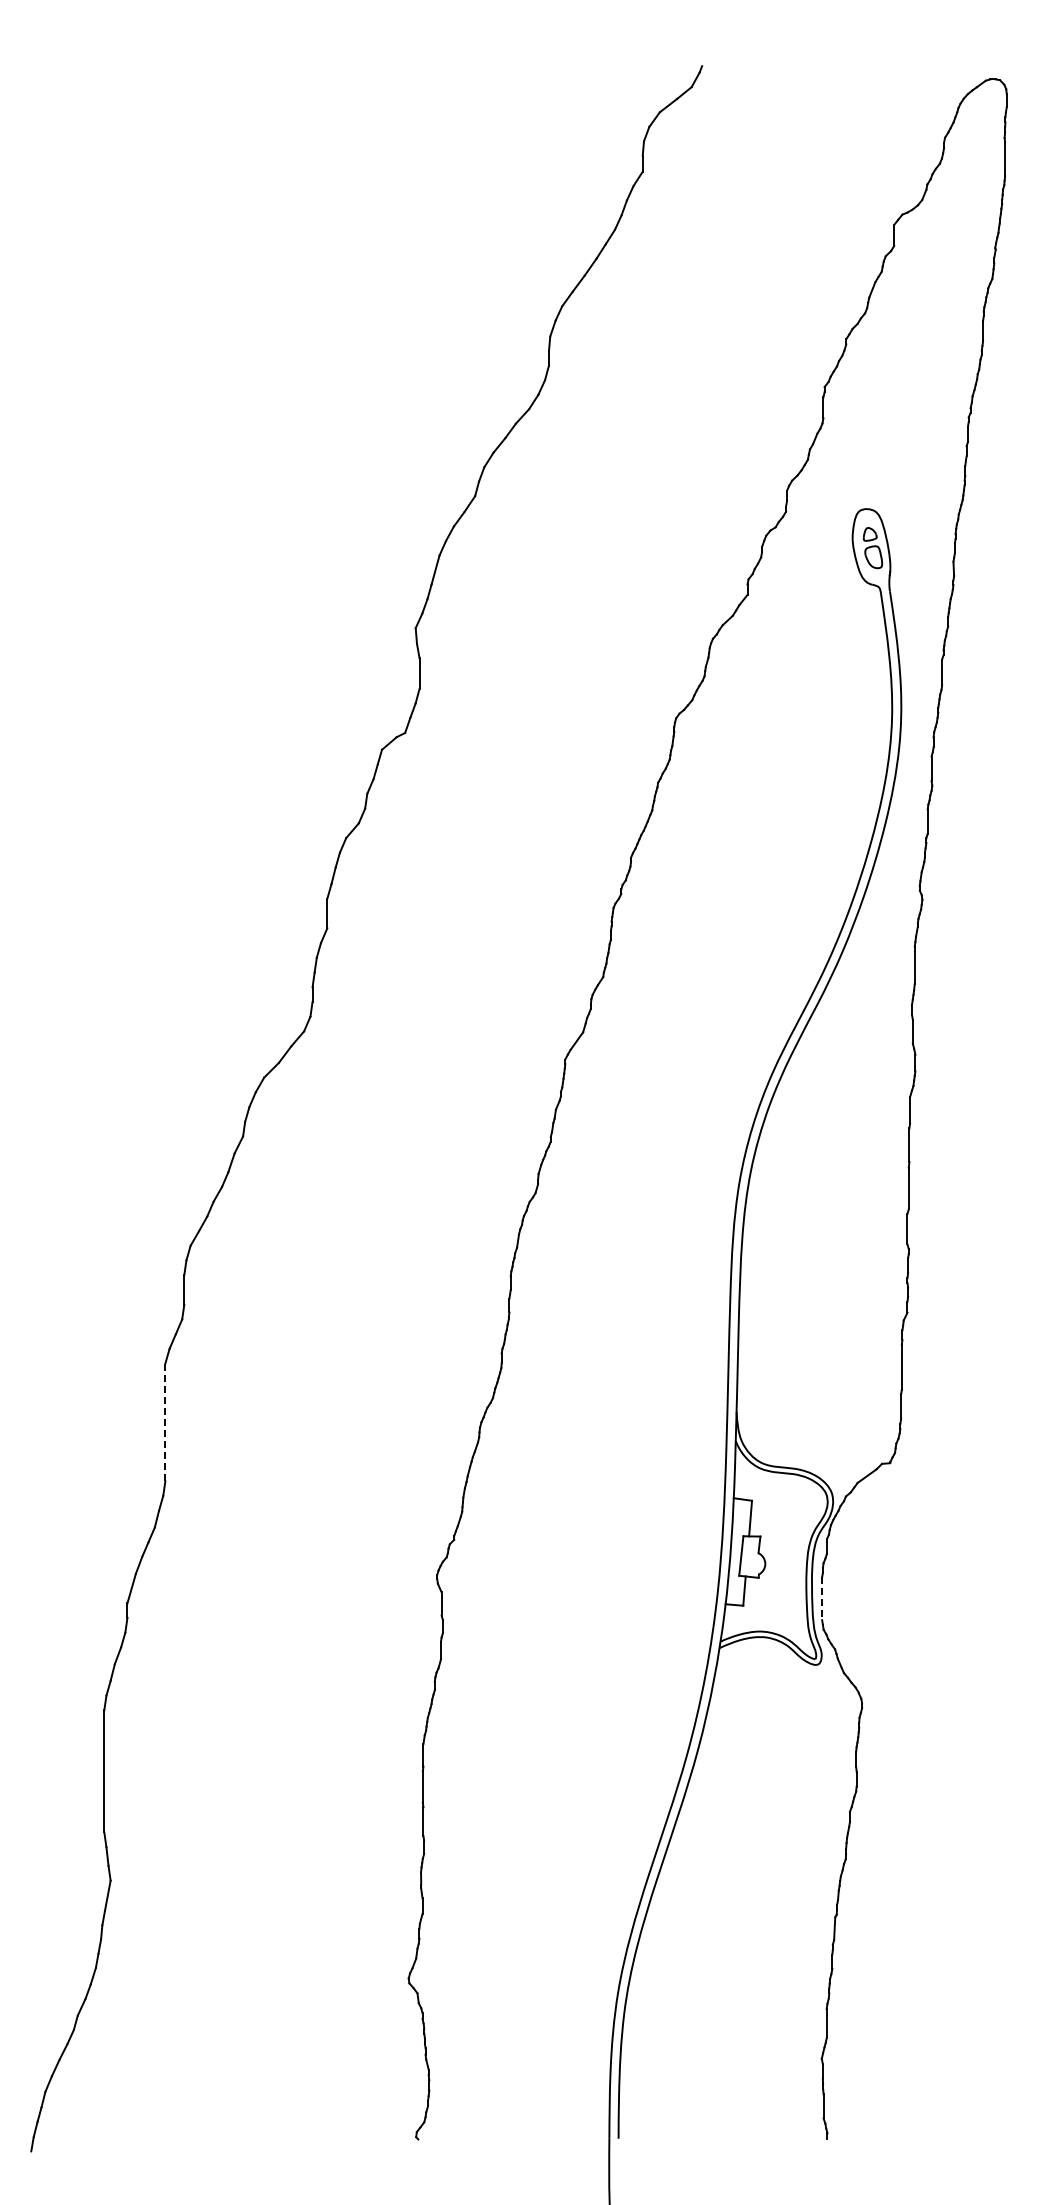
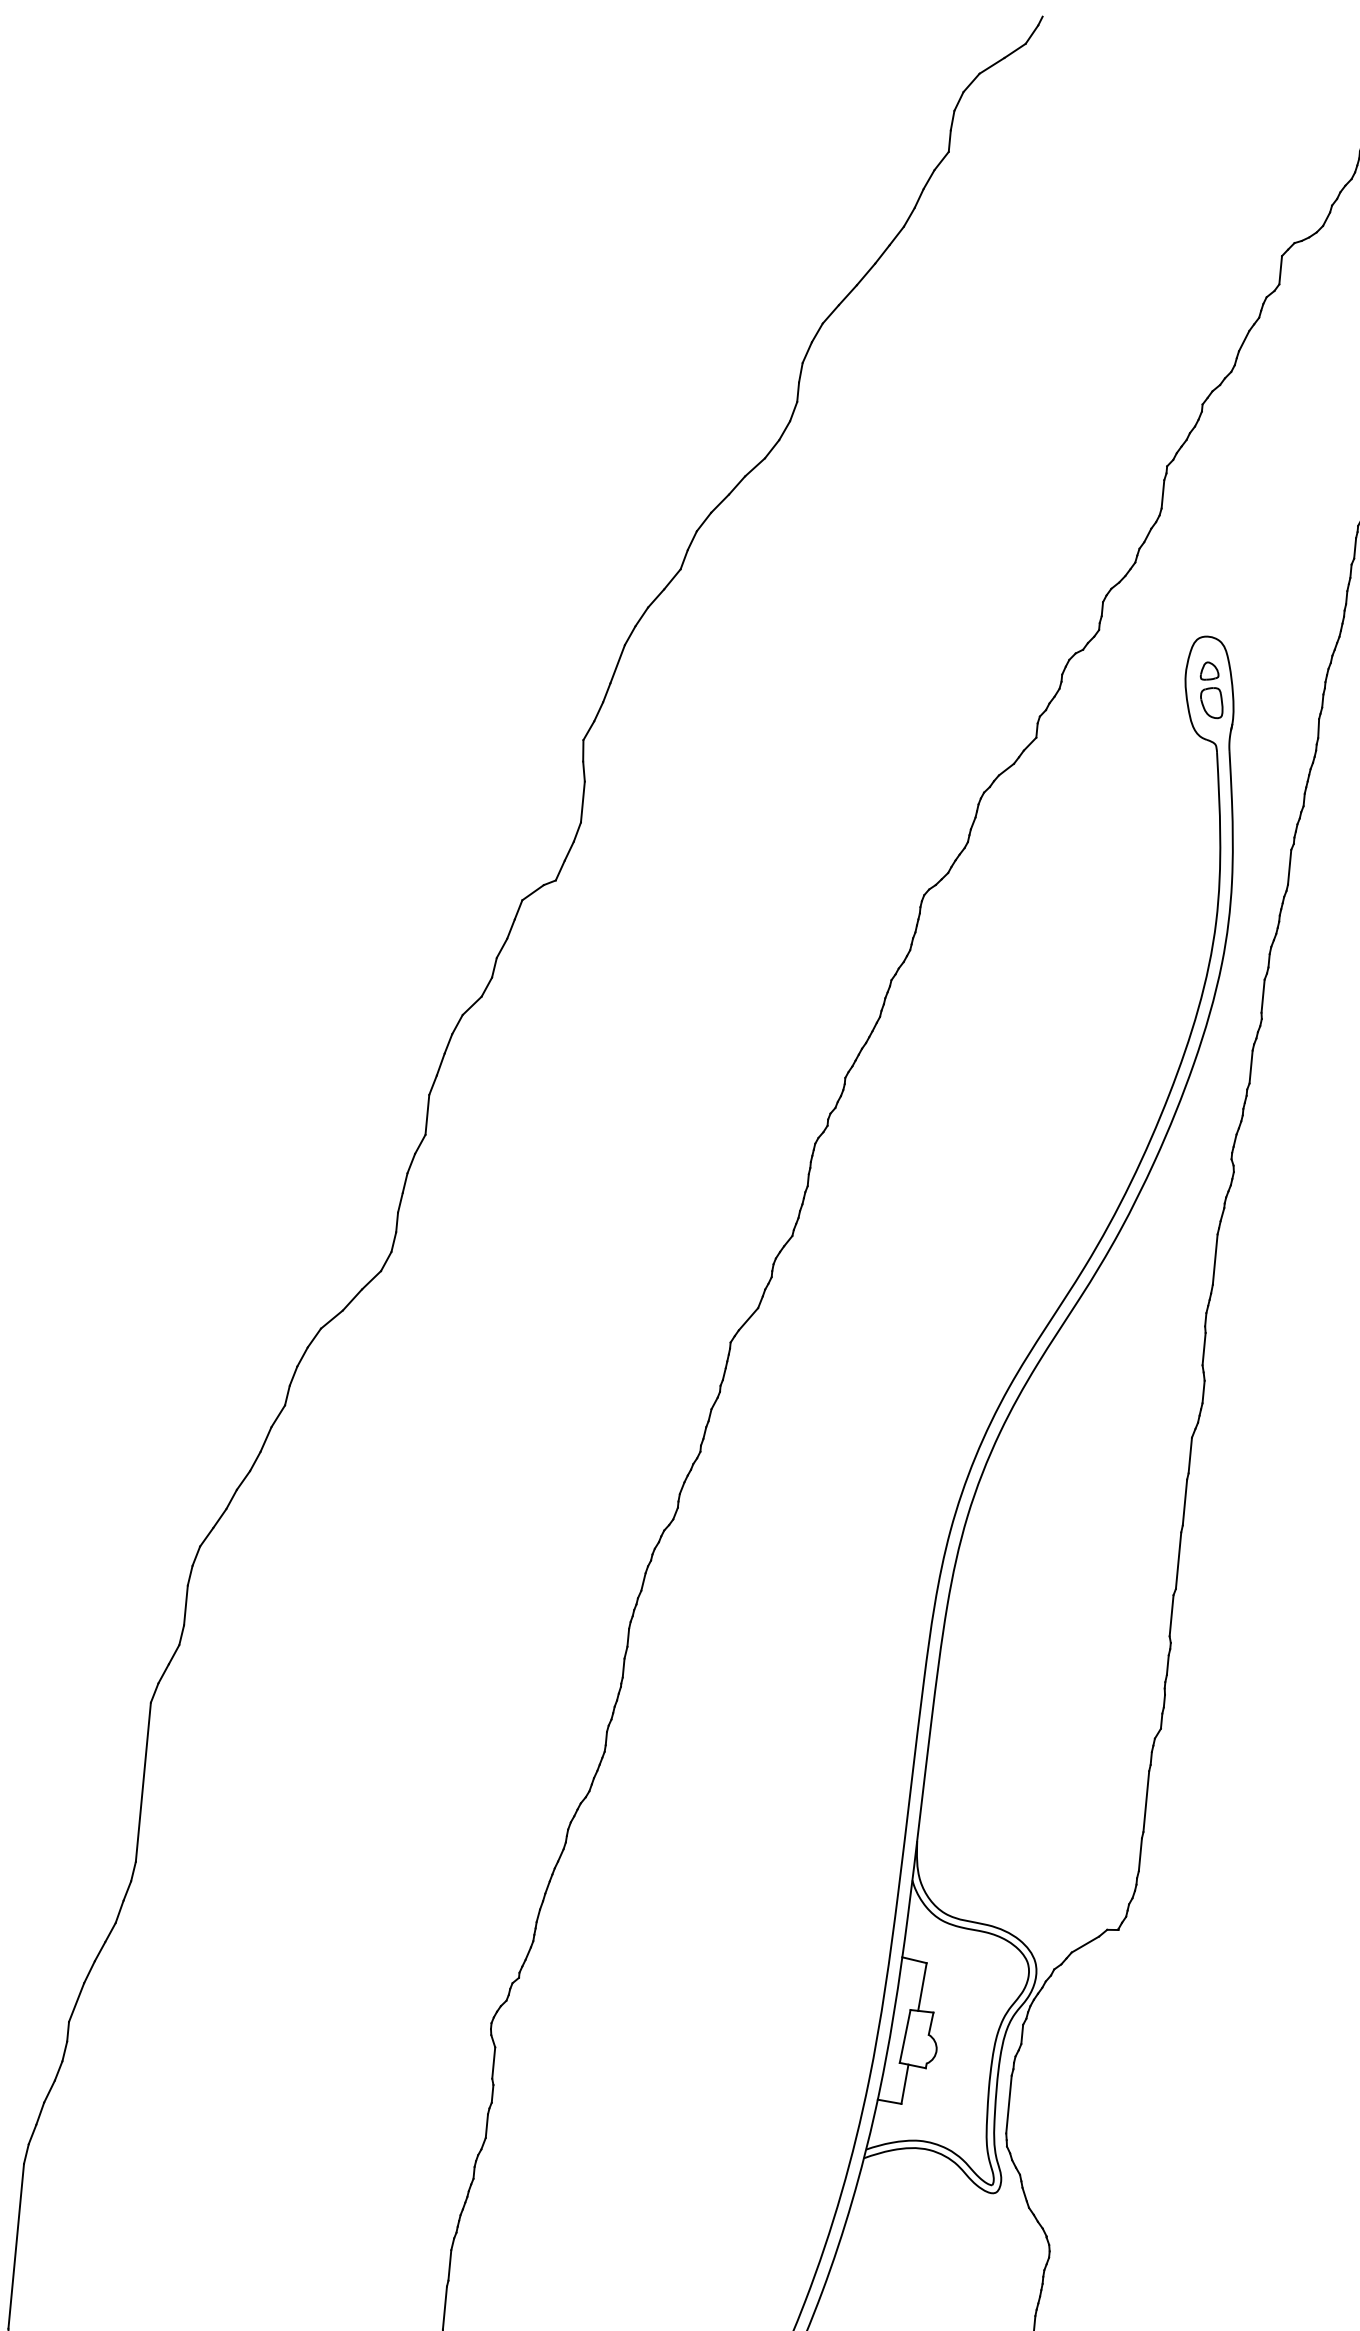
line: (165, 1422) -> (143, 1782), dashed -> solid
line: (822, 1599) -> (1009, 2105), dashed -> solid

